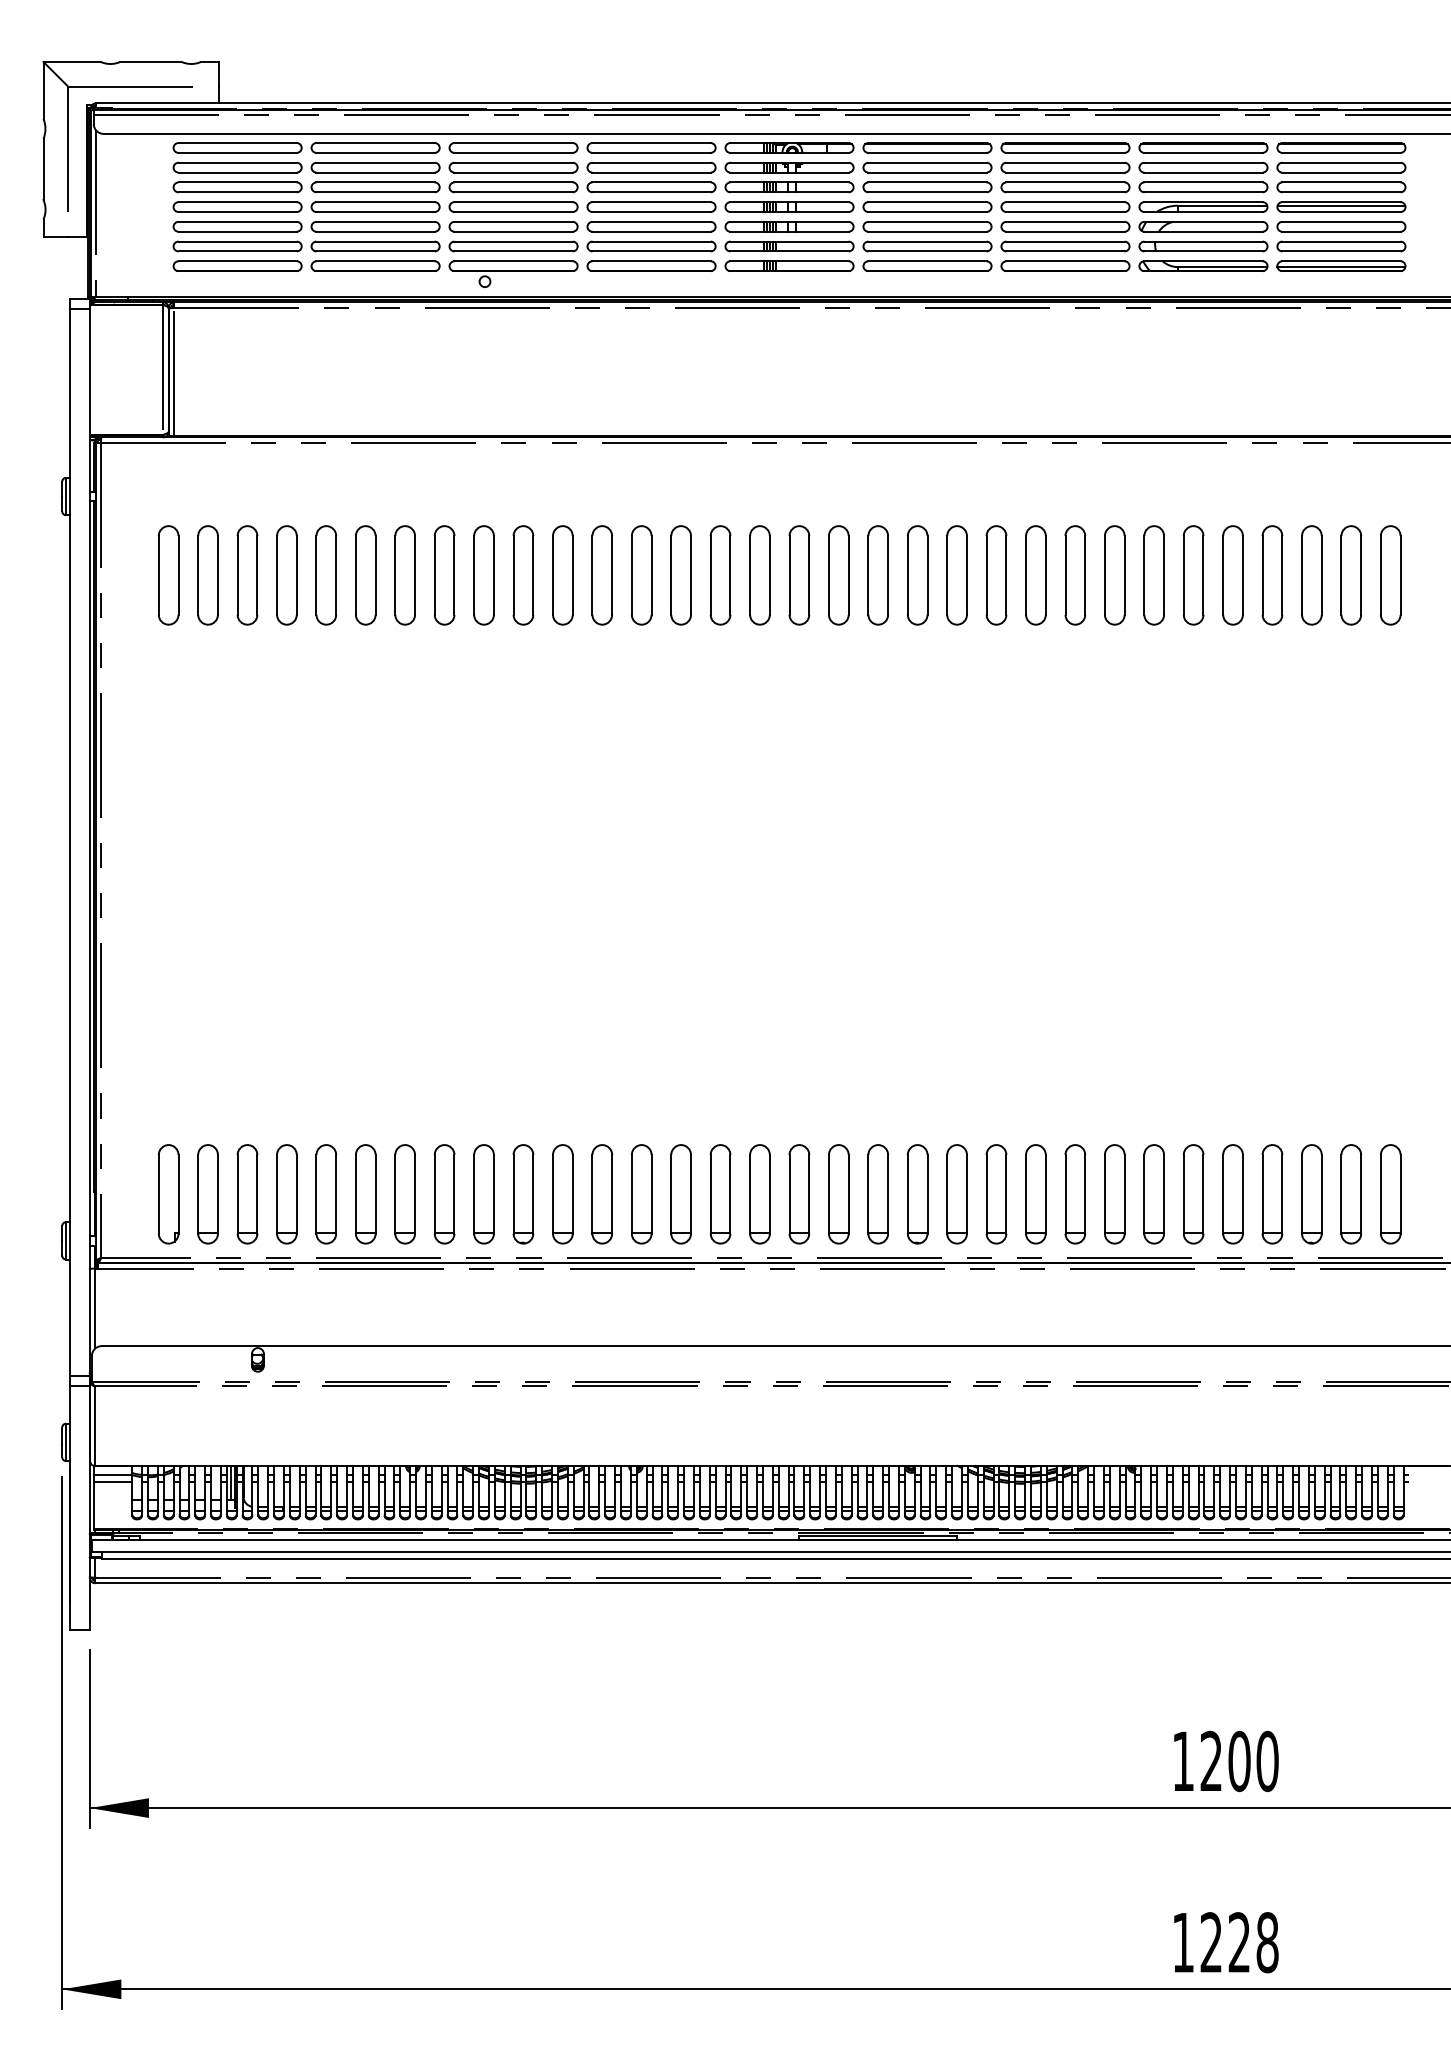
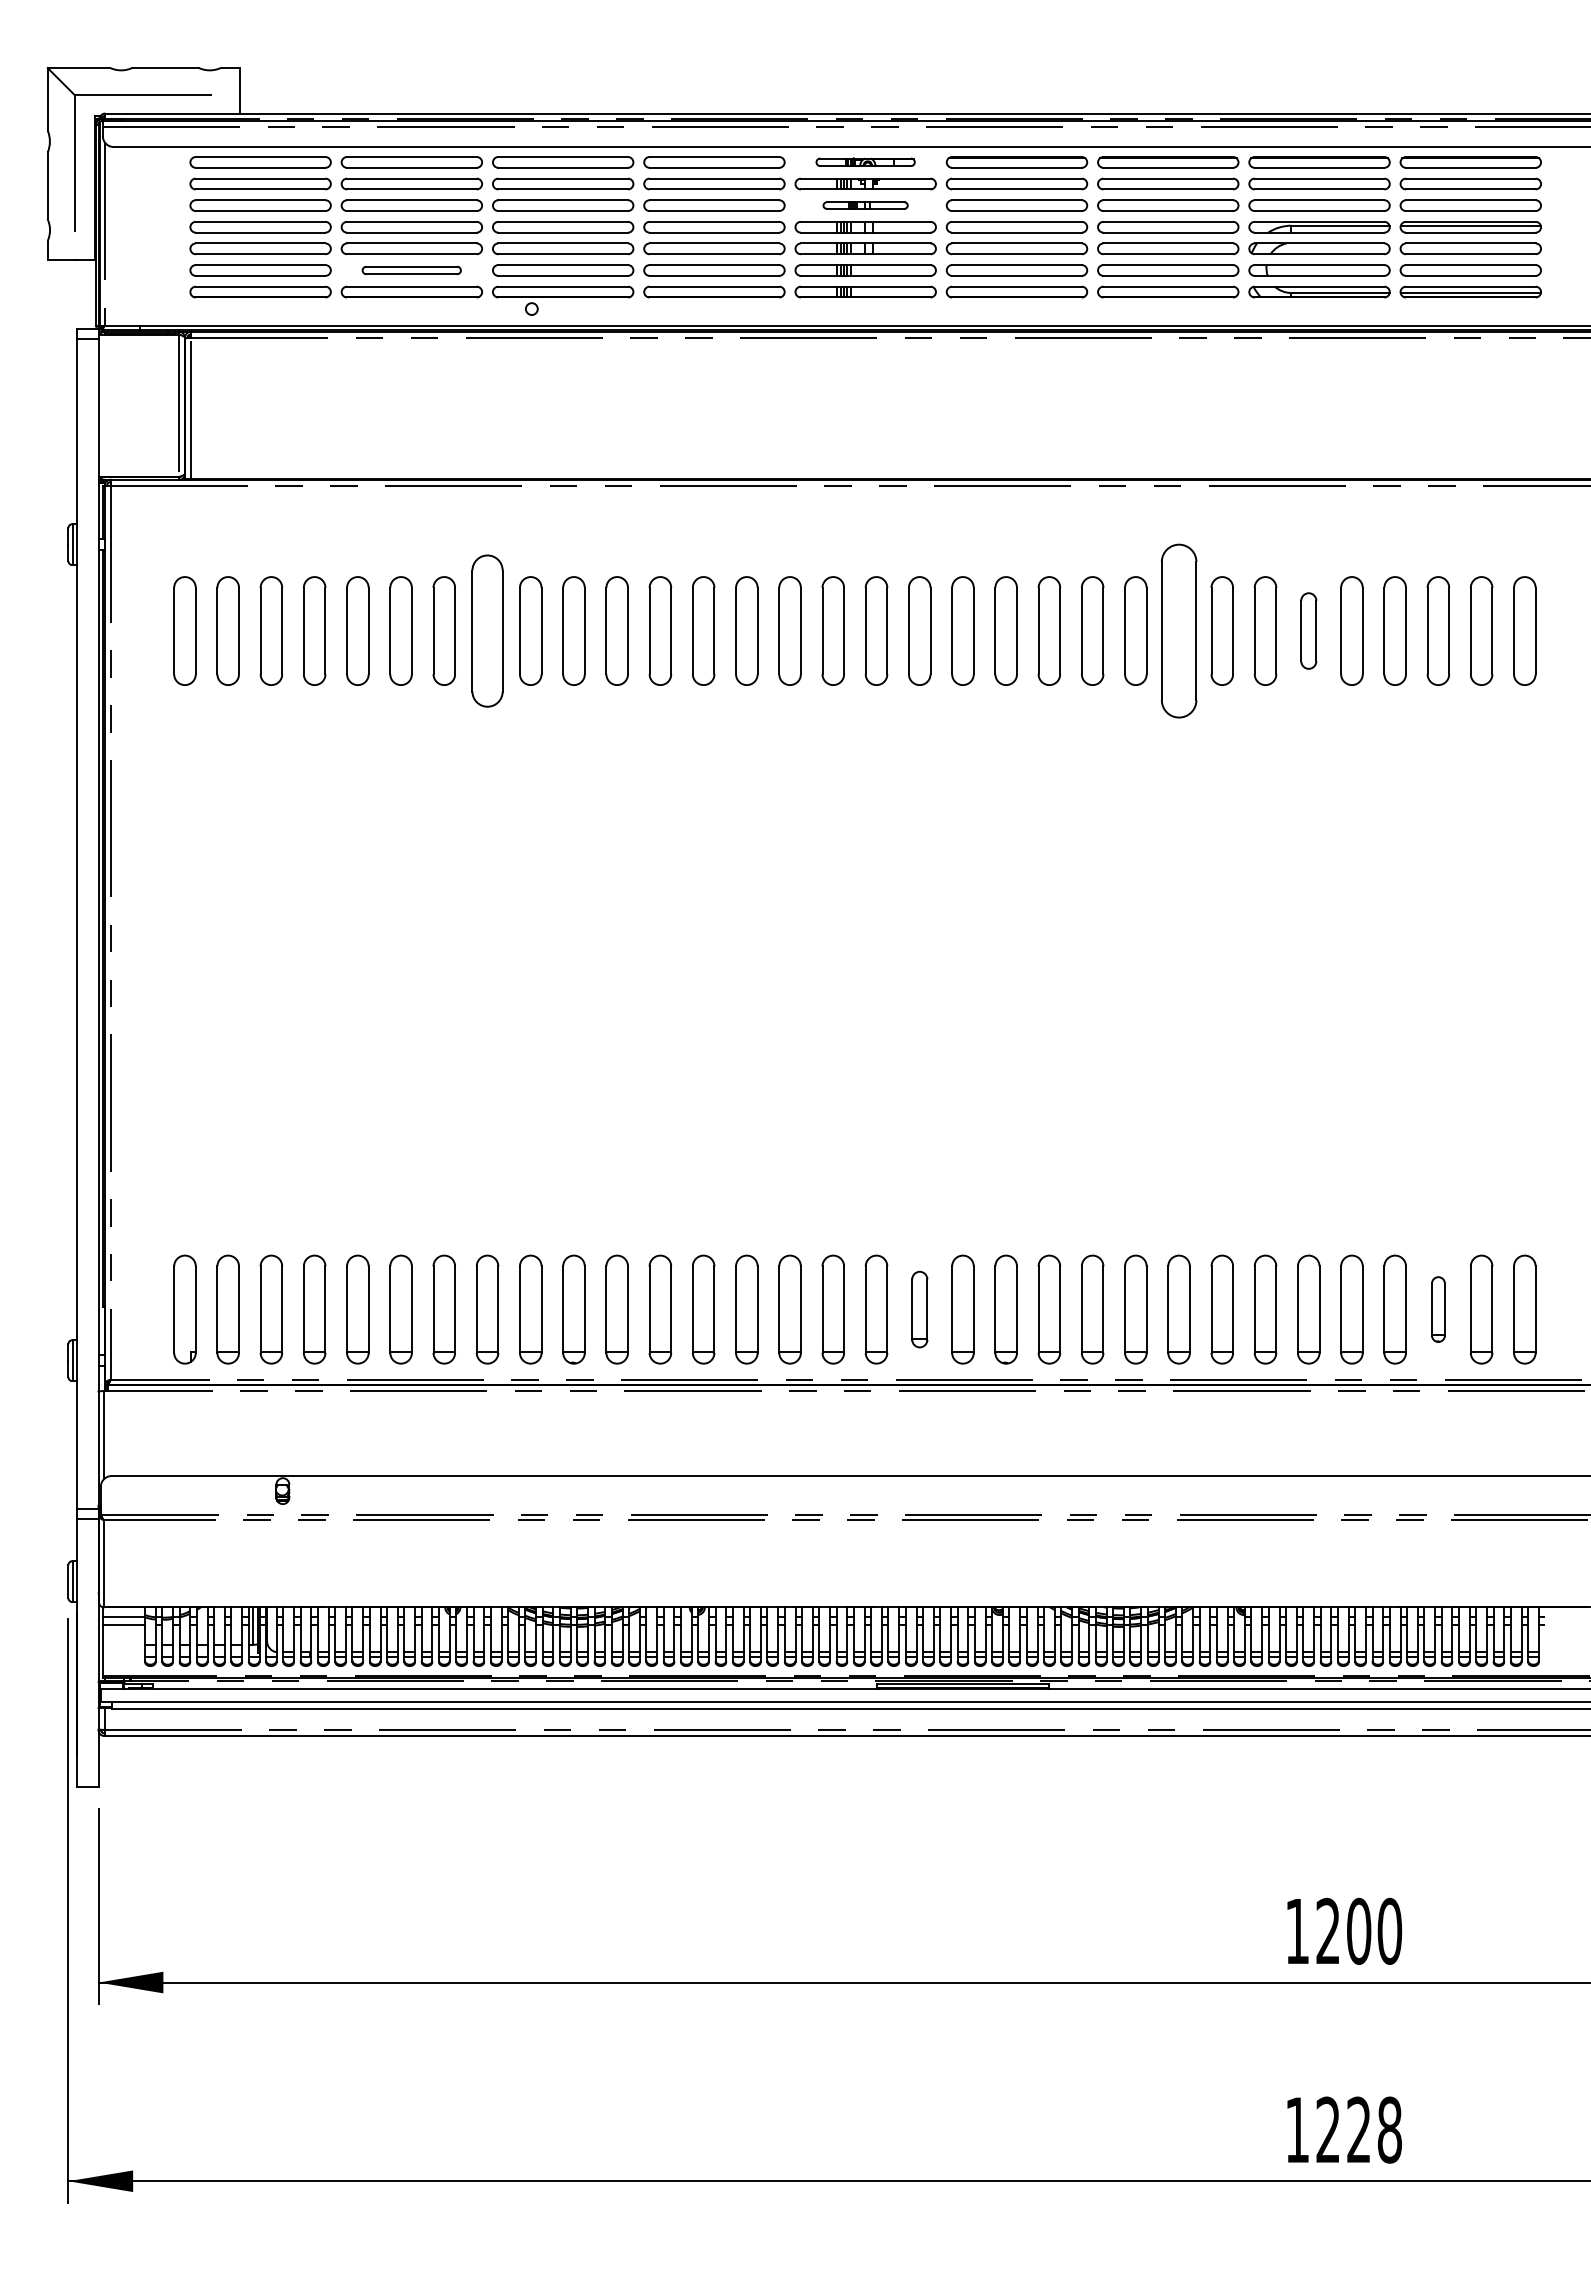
part: (789, 147) -> (865, 161), size x0.7
part: (789, 187) -> (865, 205), size x0.6
part: (375, 246) -> (411, 270), size x0.7
part: (444, 574) -> (487, 630), size x1.4
part: (1074, 574) -> (1178, 630), size x1.6
part: (1193, 574) -> (1308, 630), size x0.7
part: (838, 1194) -> (919, 1309), size x0.7
part: (1311, 1194) -> (1438, 1309), size x0.6

